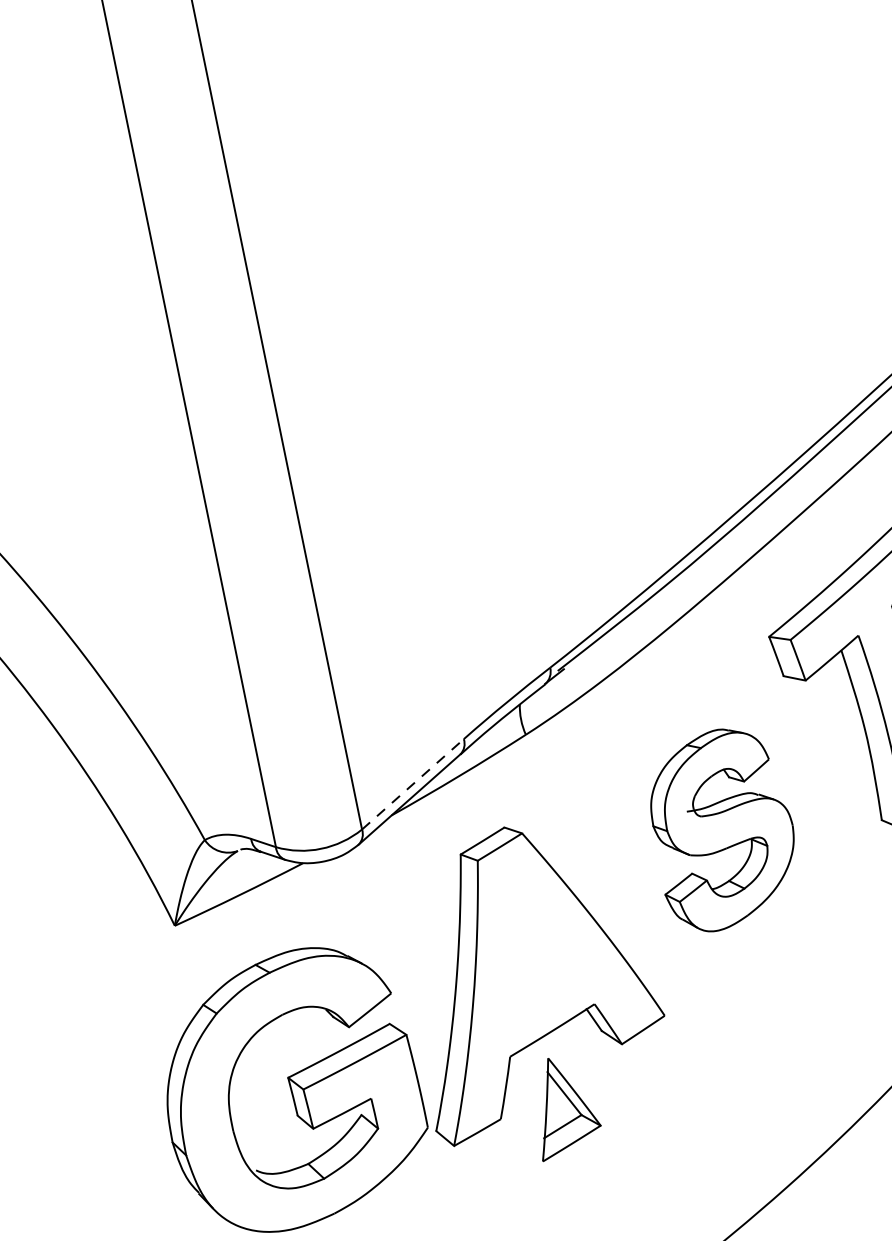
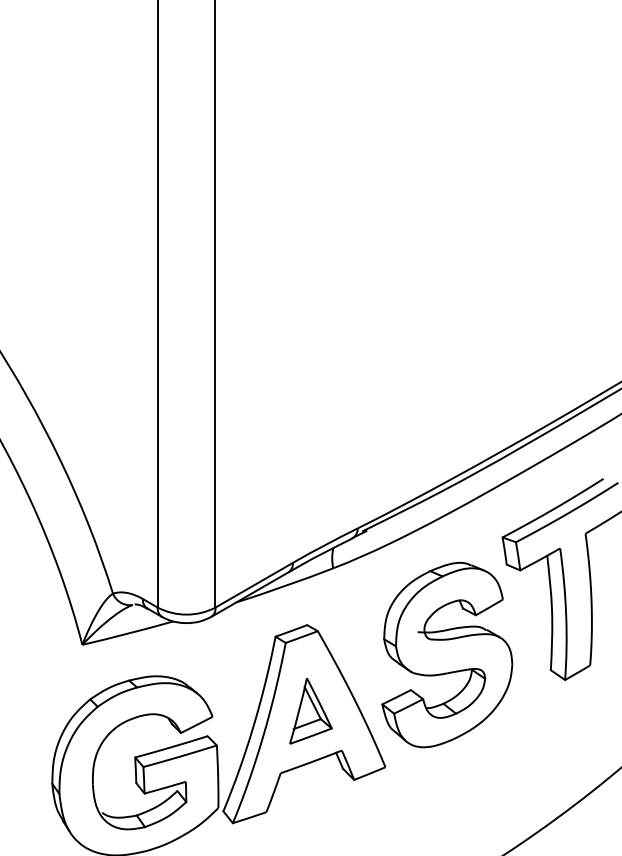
line: (413, 784) -> (254, 585), dashed -> solid
part: (722, 828) -> (447, 654), size x1.43
part: (563, 1106) -> (310, 711), moved

